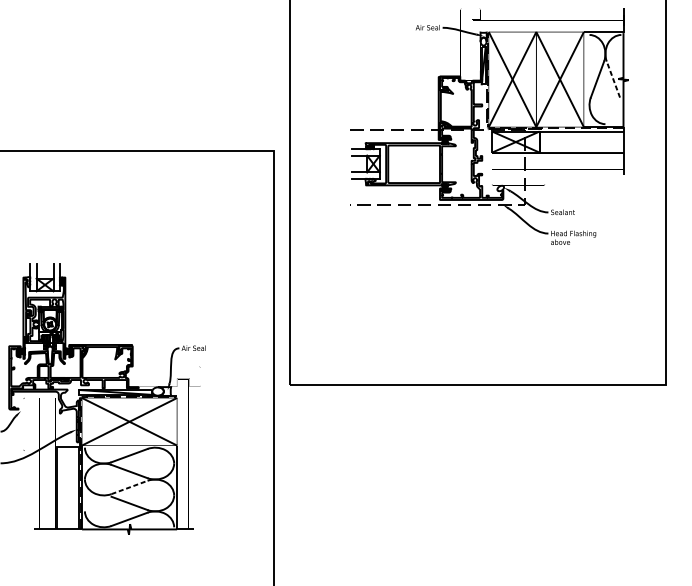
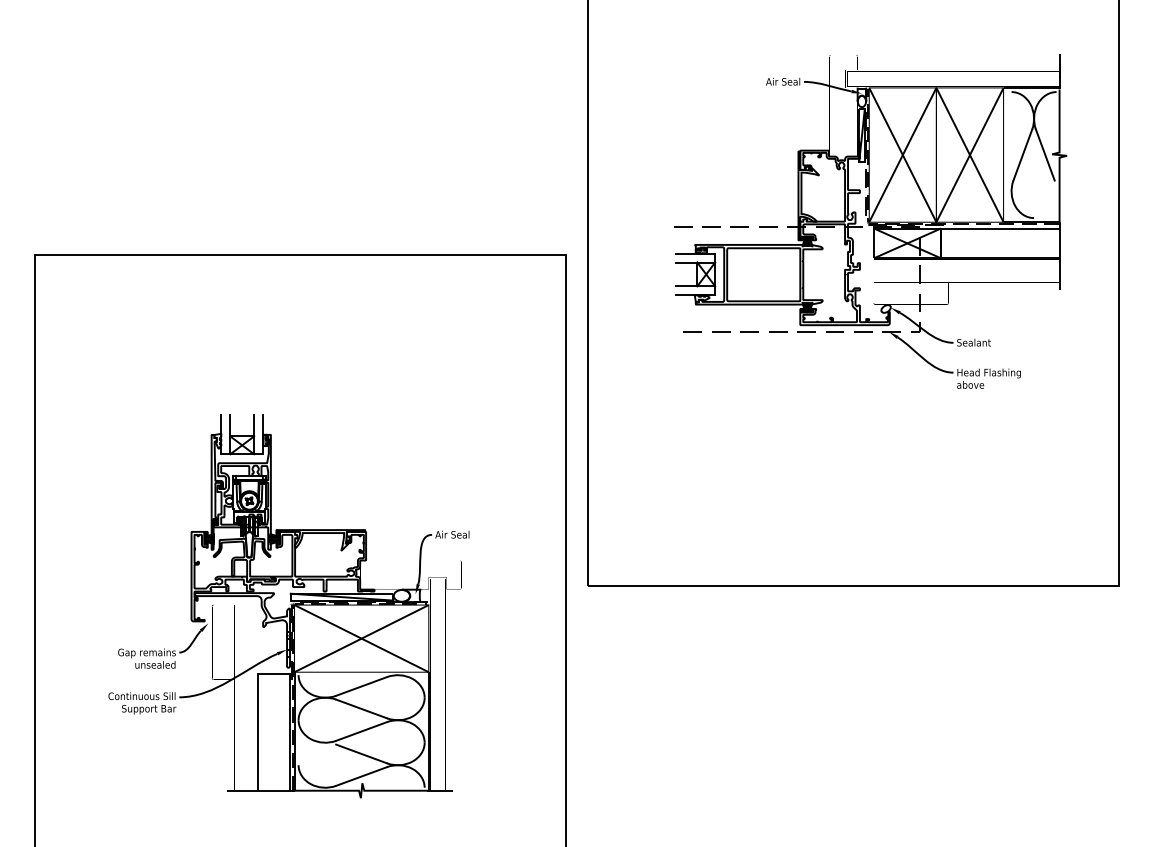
line: (613, 79) -> (1045, 154), dashed -> solid
line: (130, 487) -> (362, 731), dashed -> solid

